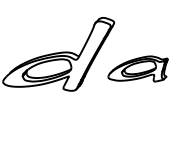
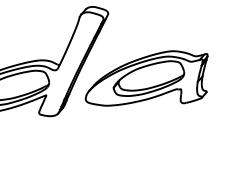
part: (137, 68) -> (145, 78), size x1.43

